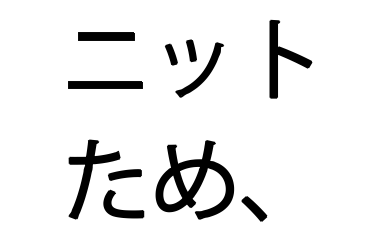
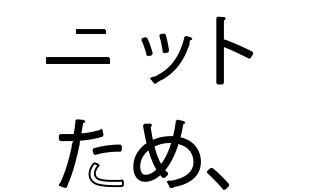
part: (106, 36) -> (91, 31), size x0.6
part: (290, 58) -> (234, 49), moved
part: (105, 84) -> (77, 60), moved
fill: (123, 203) -> (105, 174), removed

